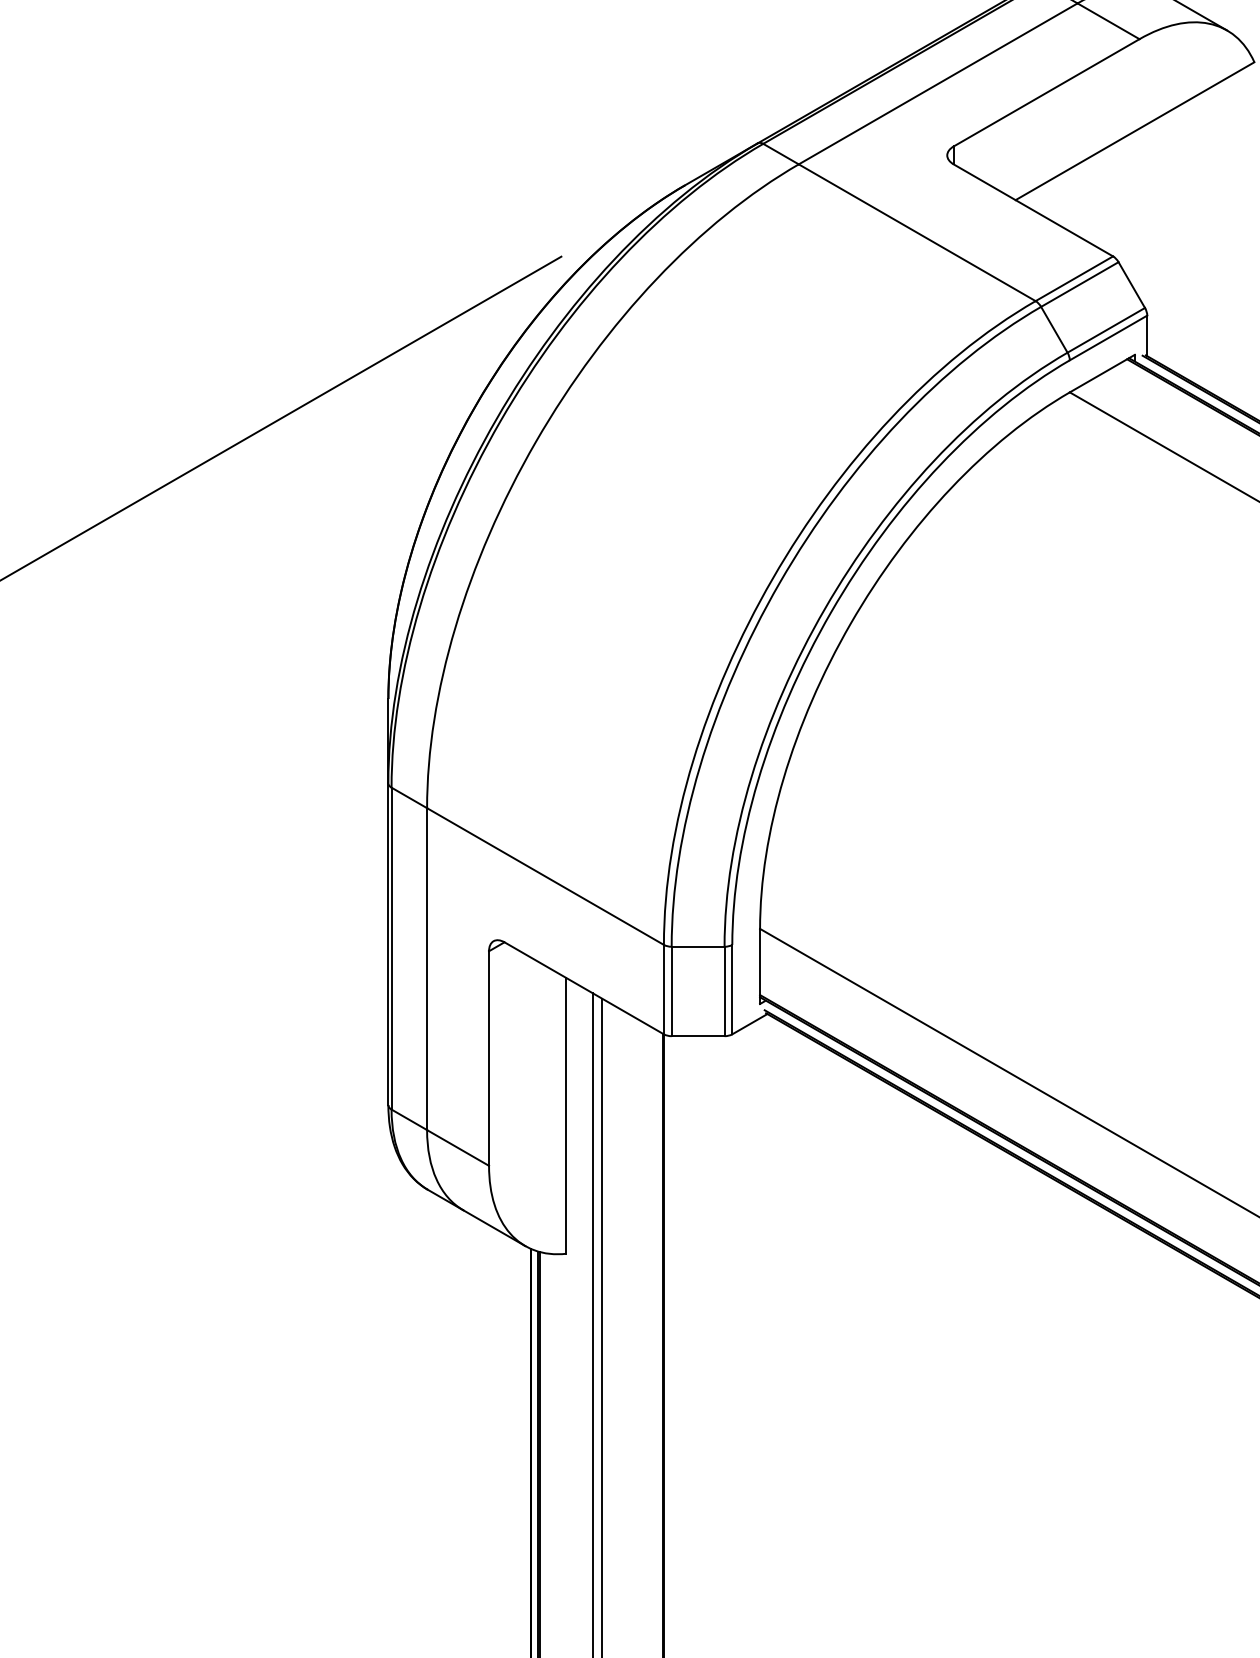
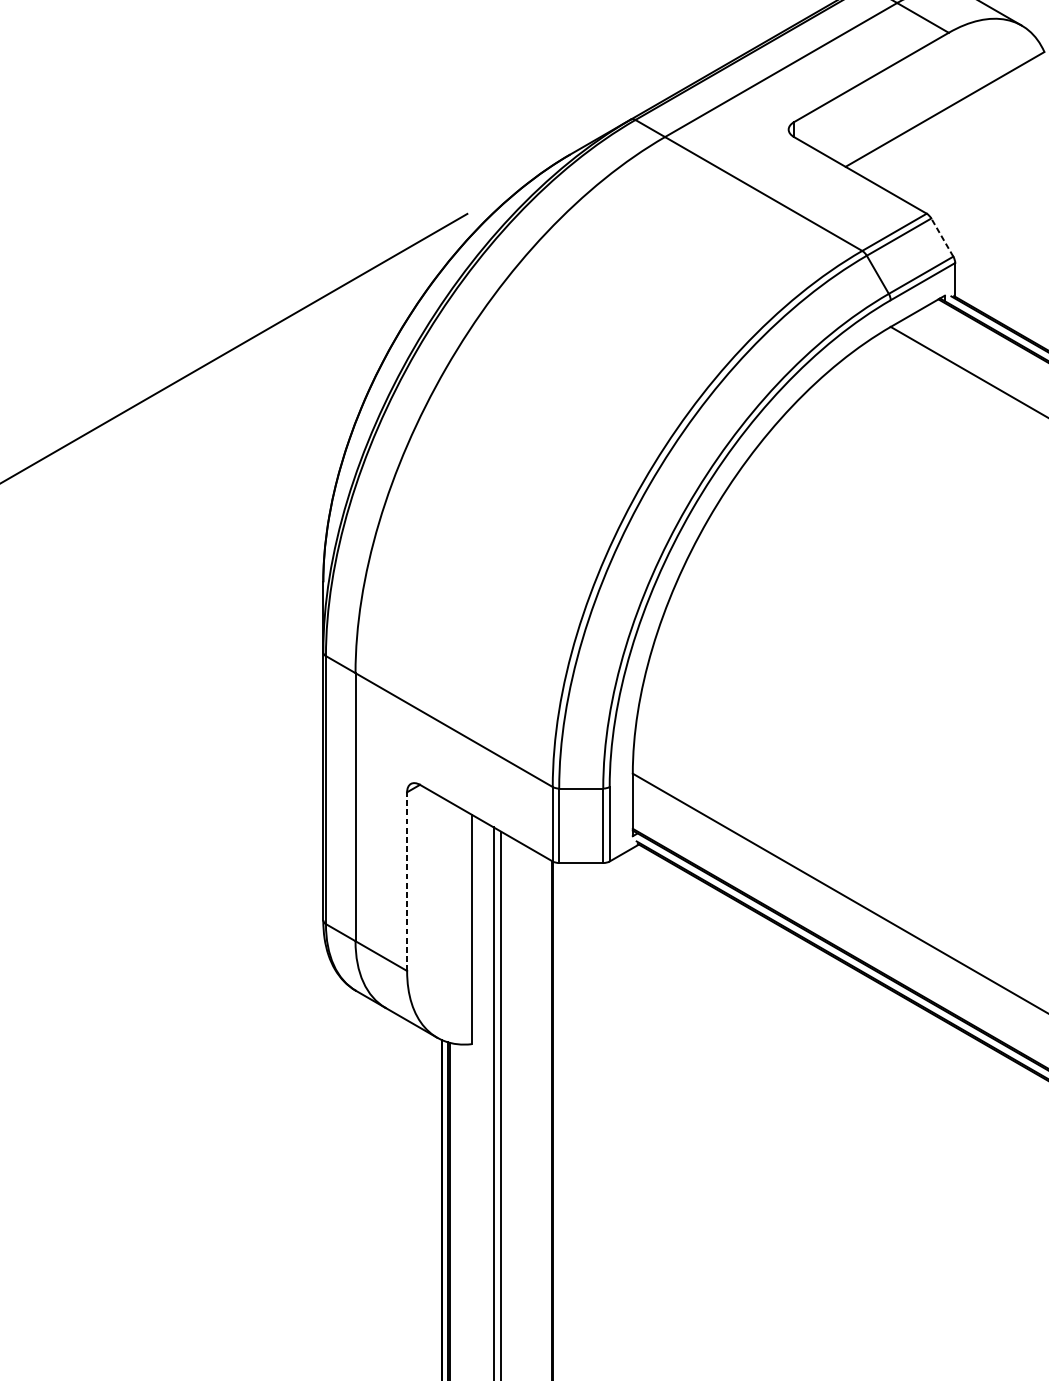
line: (1131, 284) -> (942, 237), solid -> dashed
line: (489, 1058) -> (407, 881), solid -> dashed

